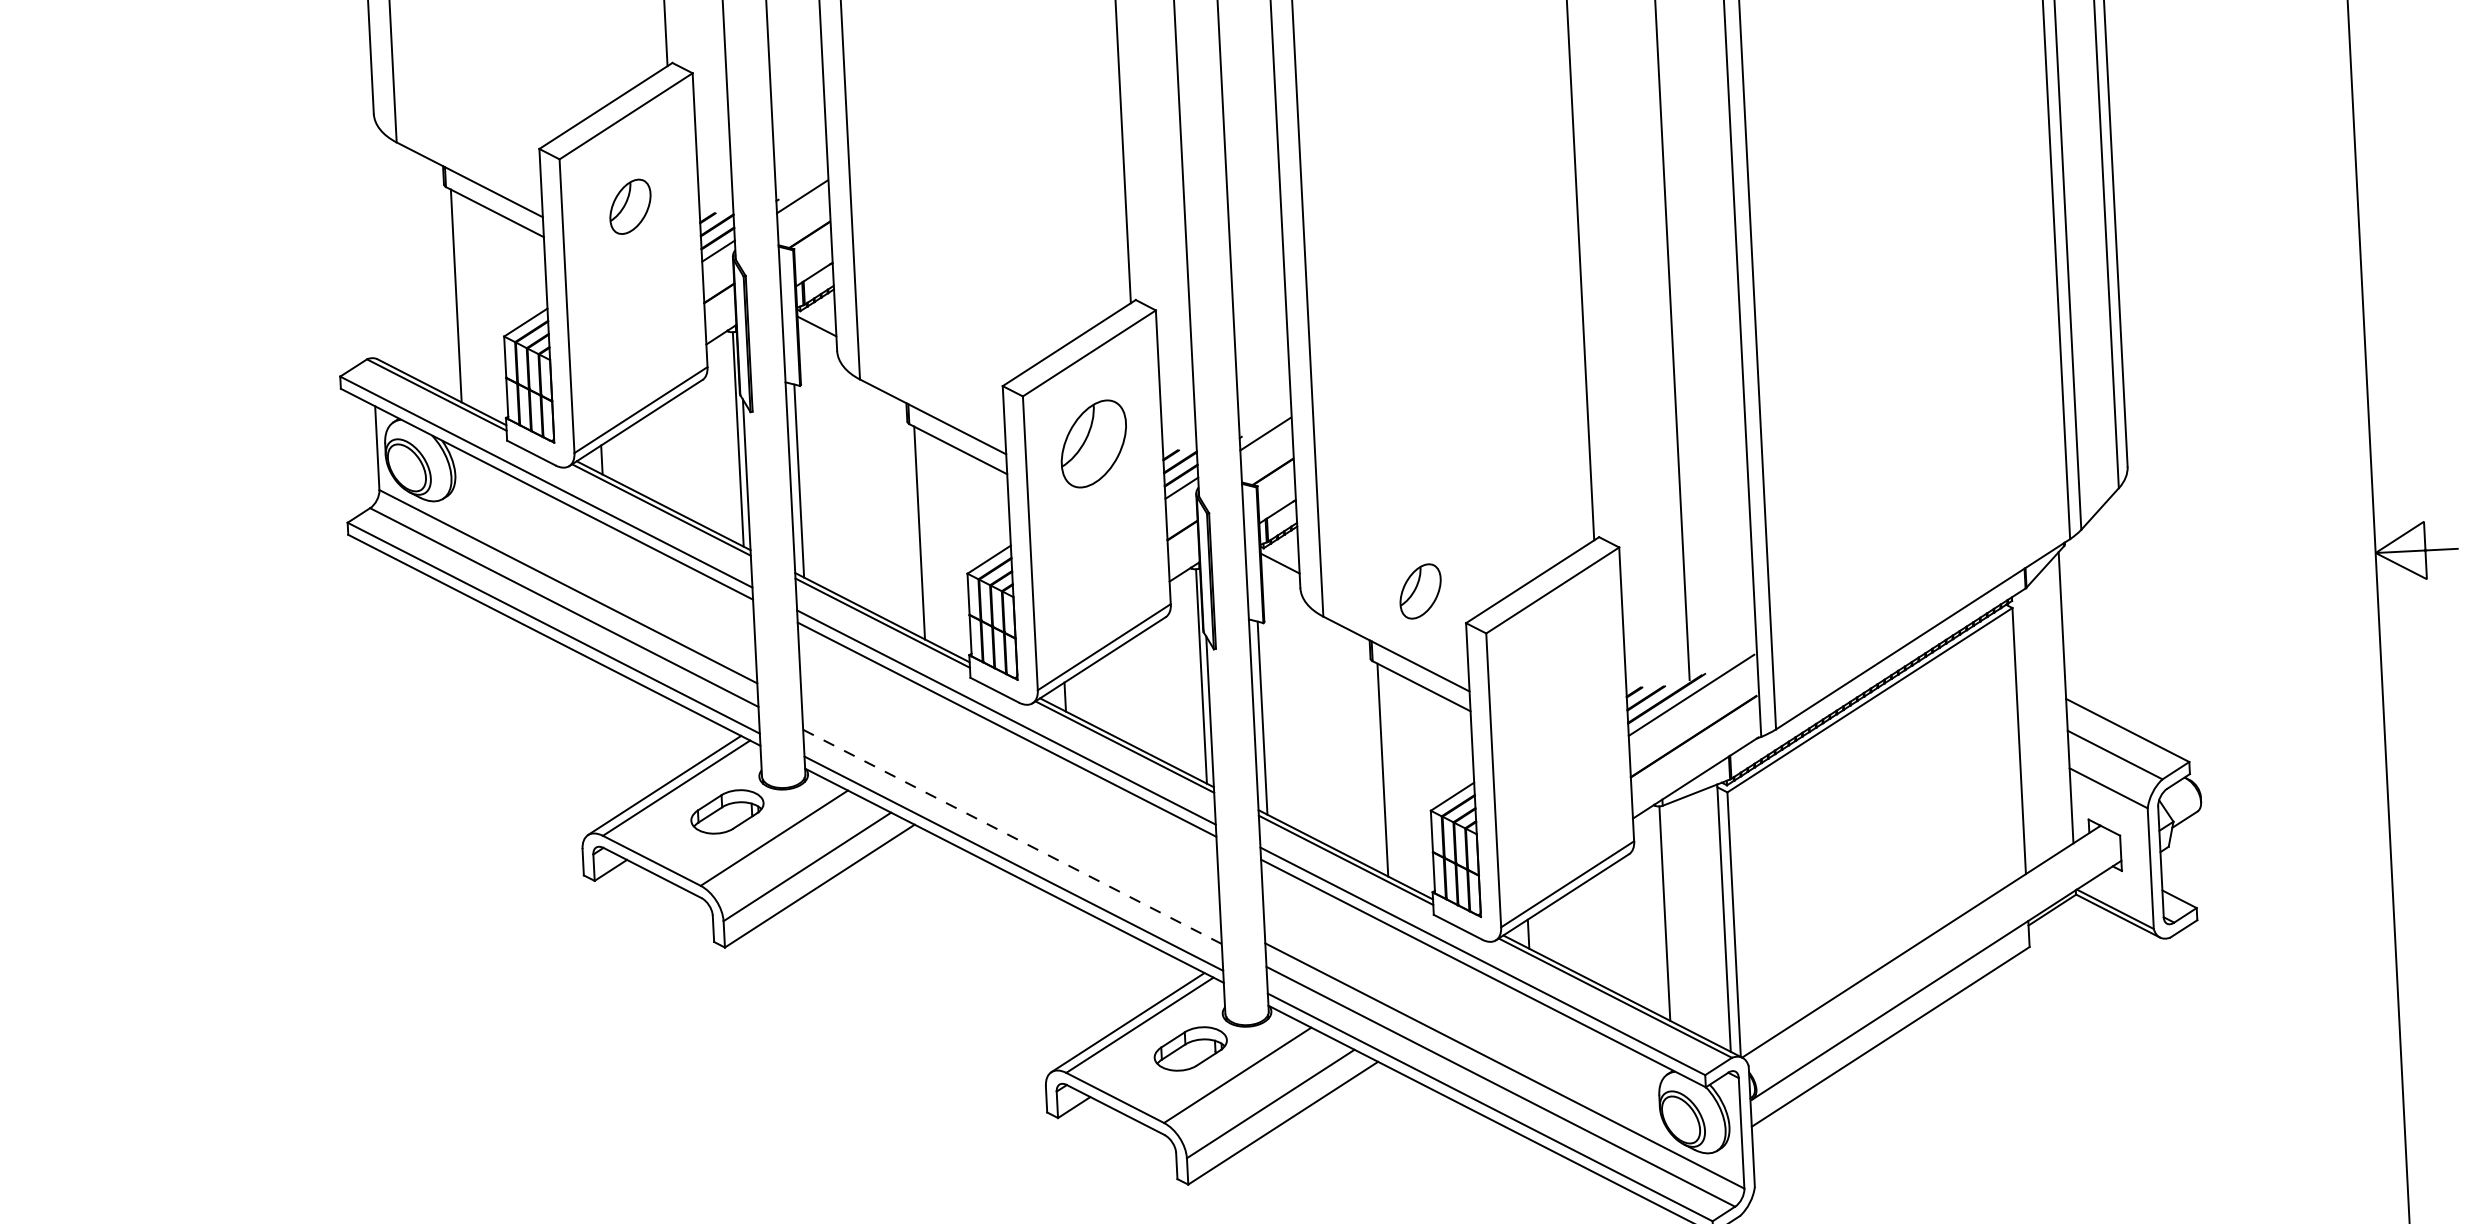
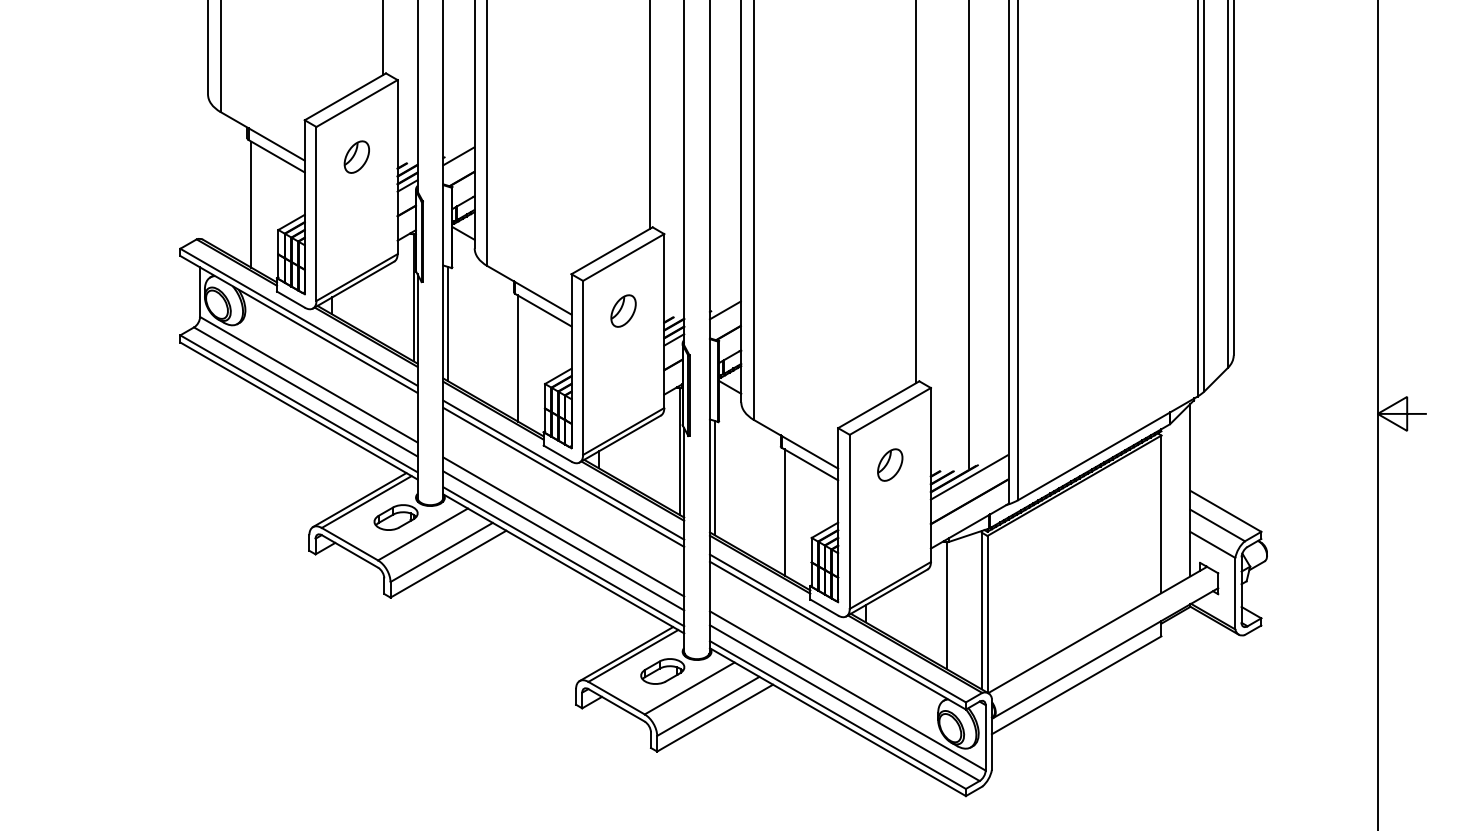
part: (1093, 442) -> (623, 310), size x0.62
part: (1420, 590) -> (890, 464), moved
line: (1010, 812) -> (563, 526), added
line: (1012, 836) -> (563, 540), dashed -> solid

